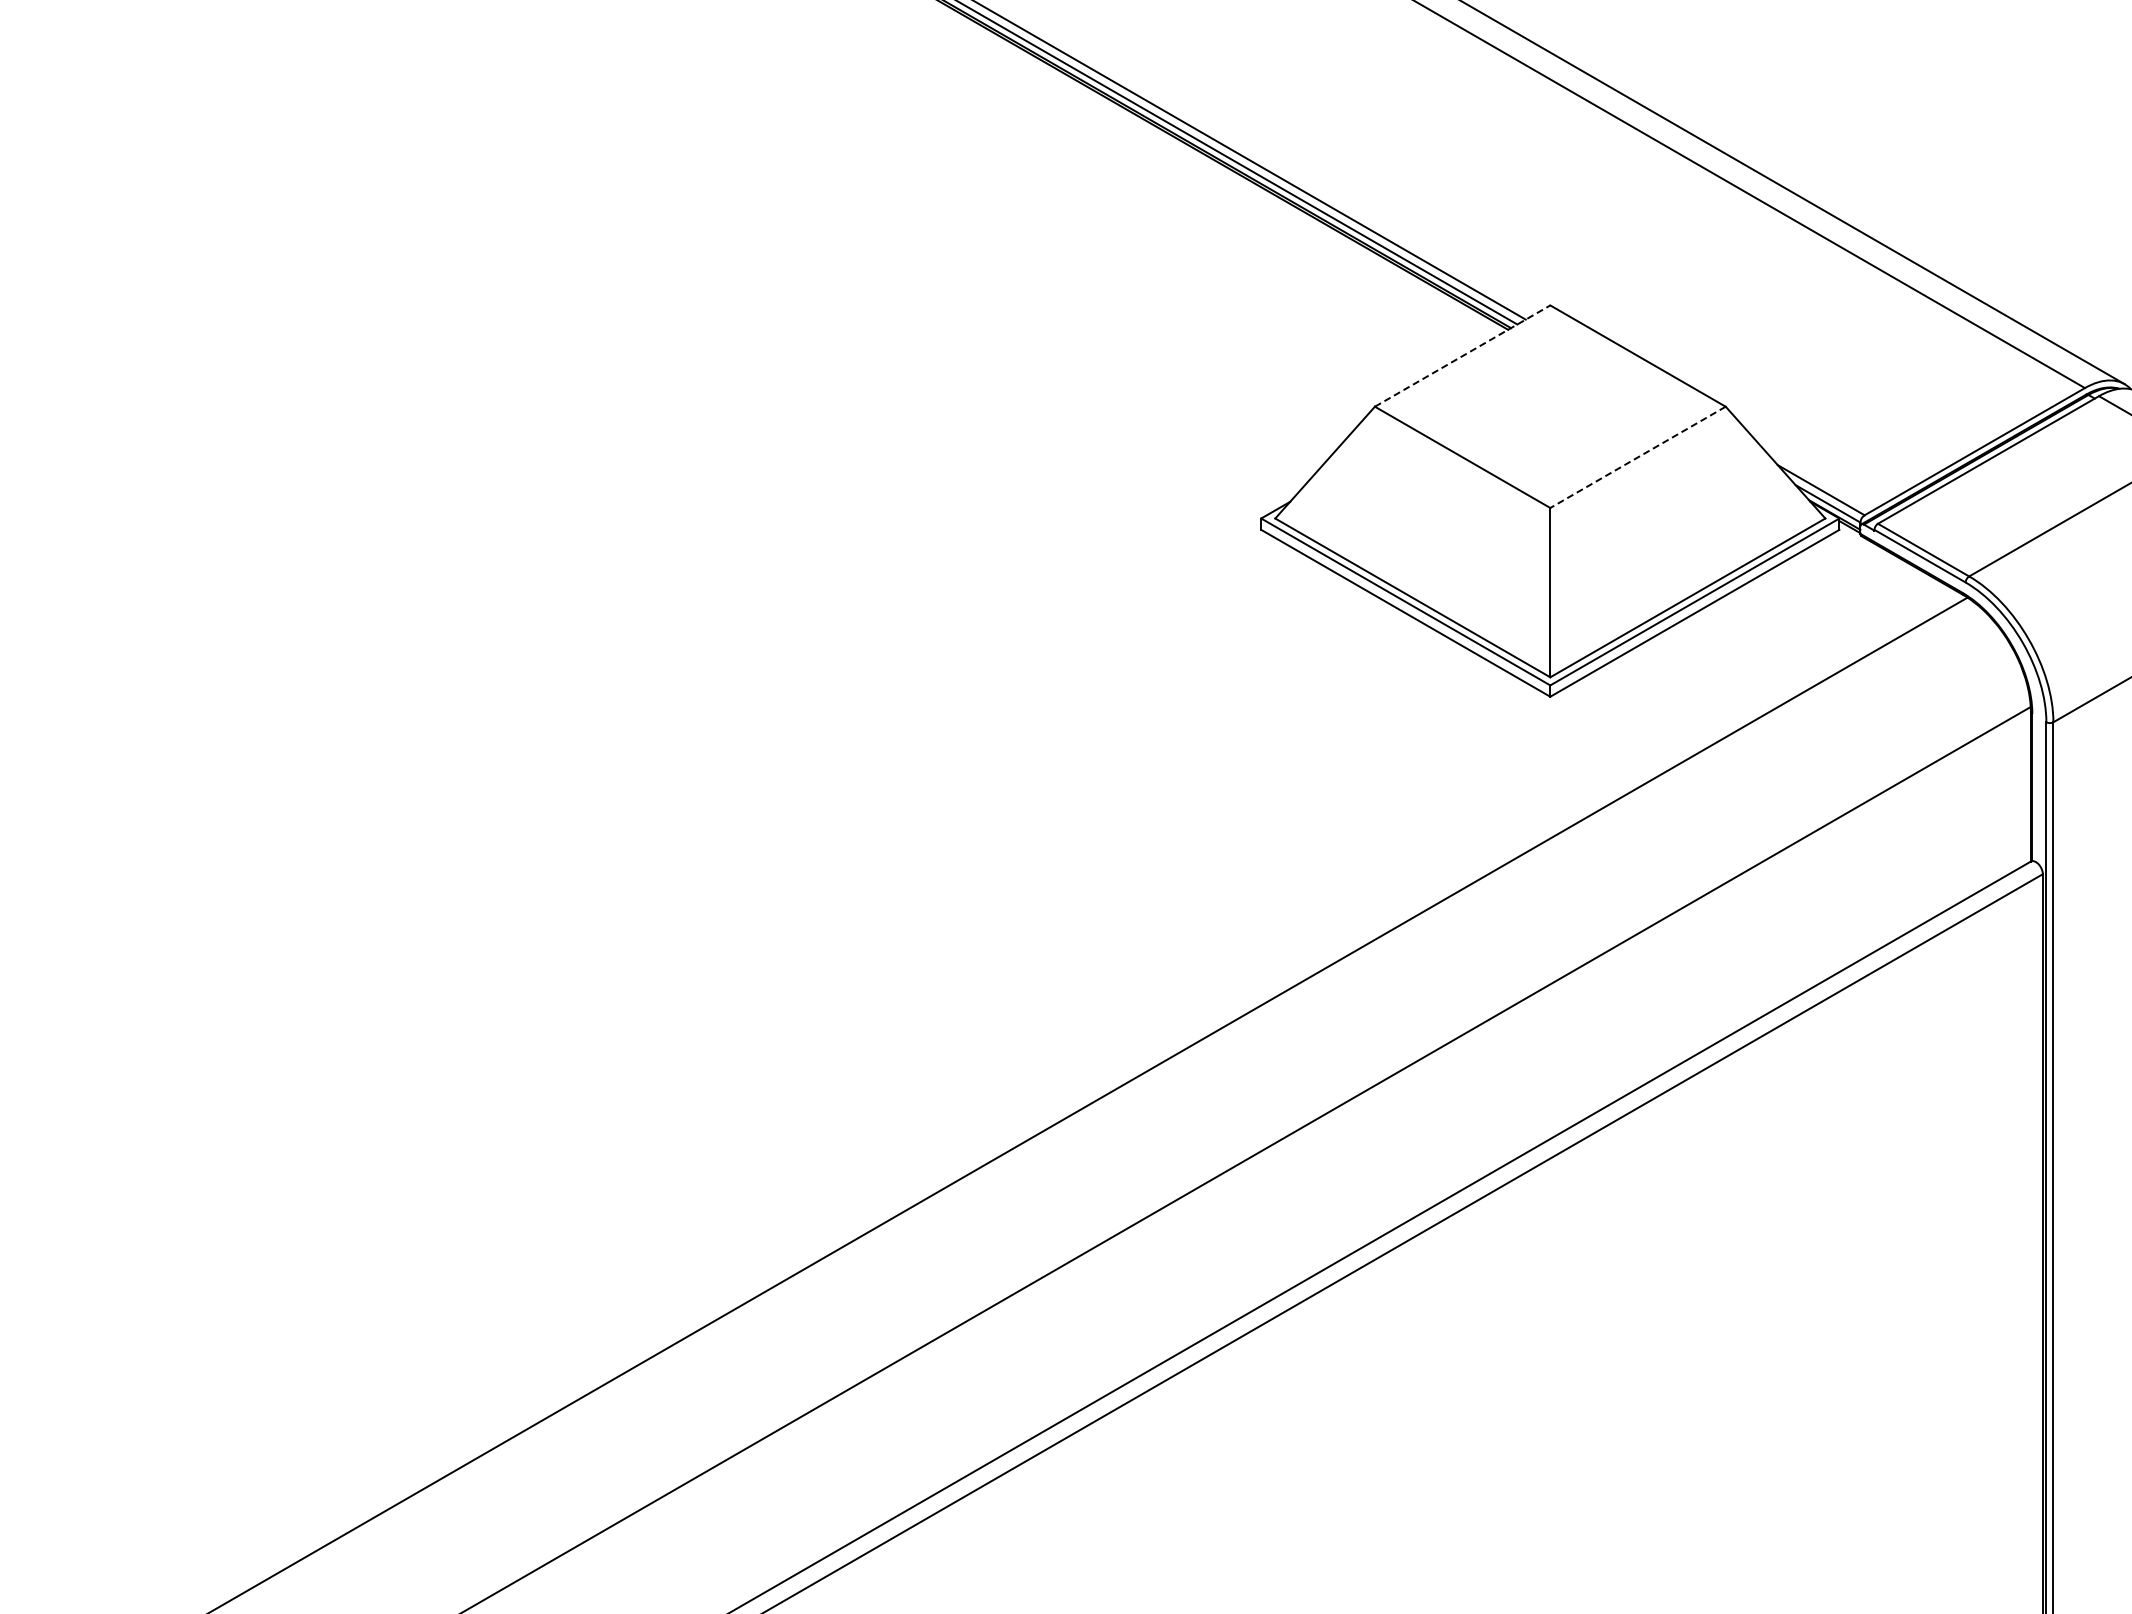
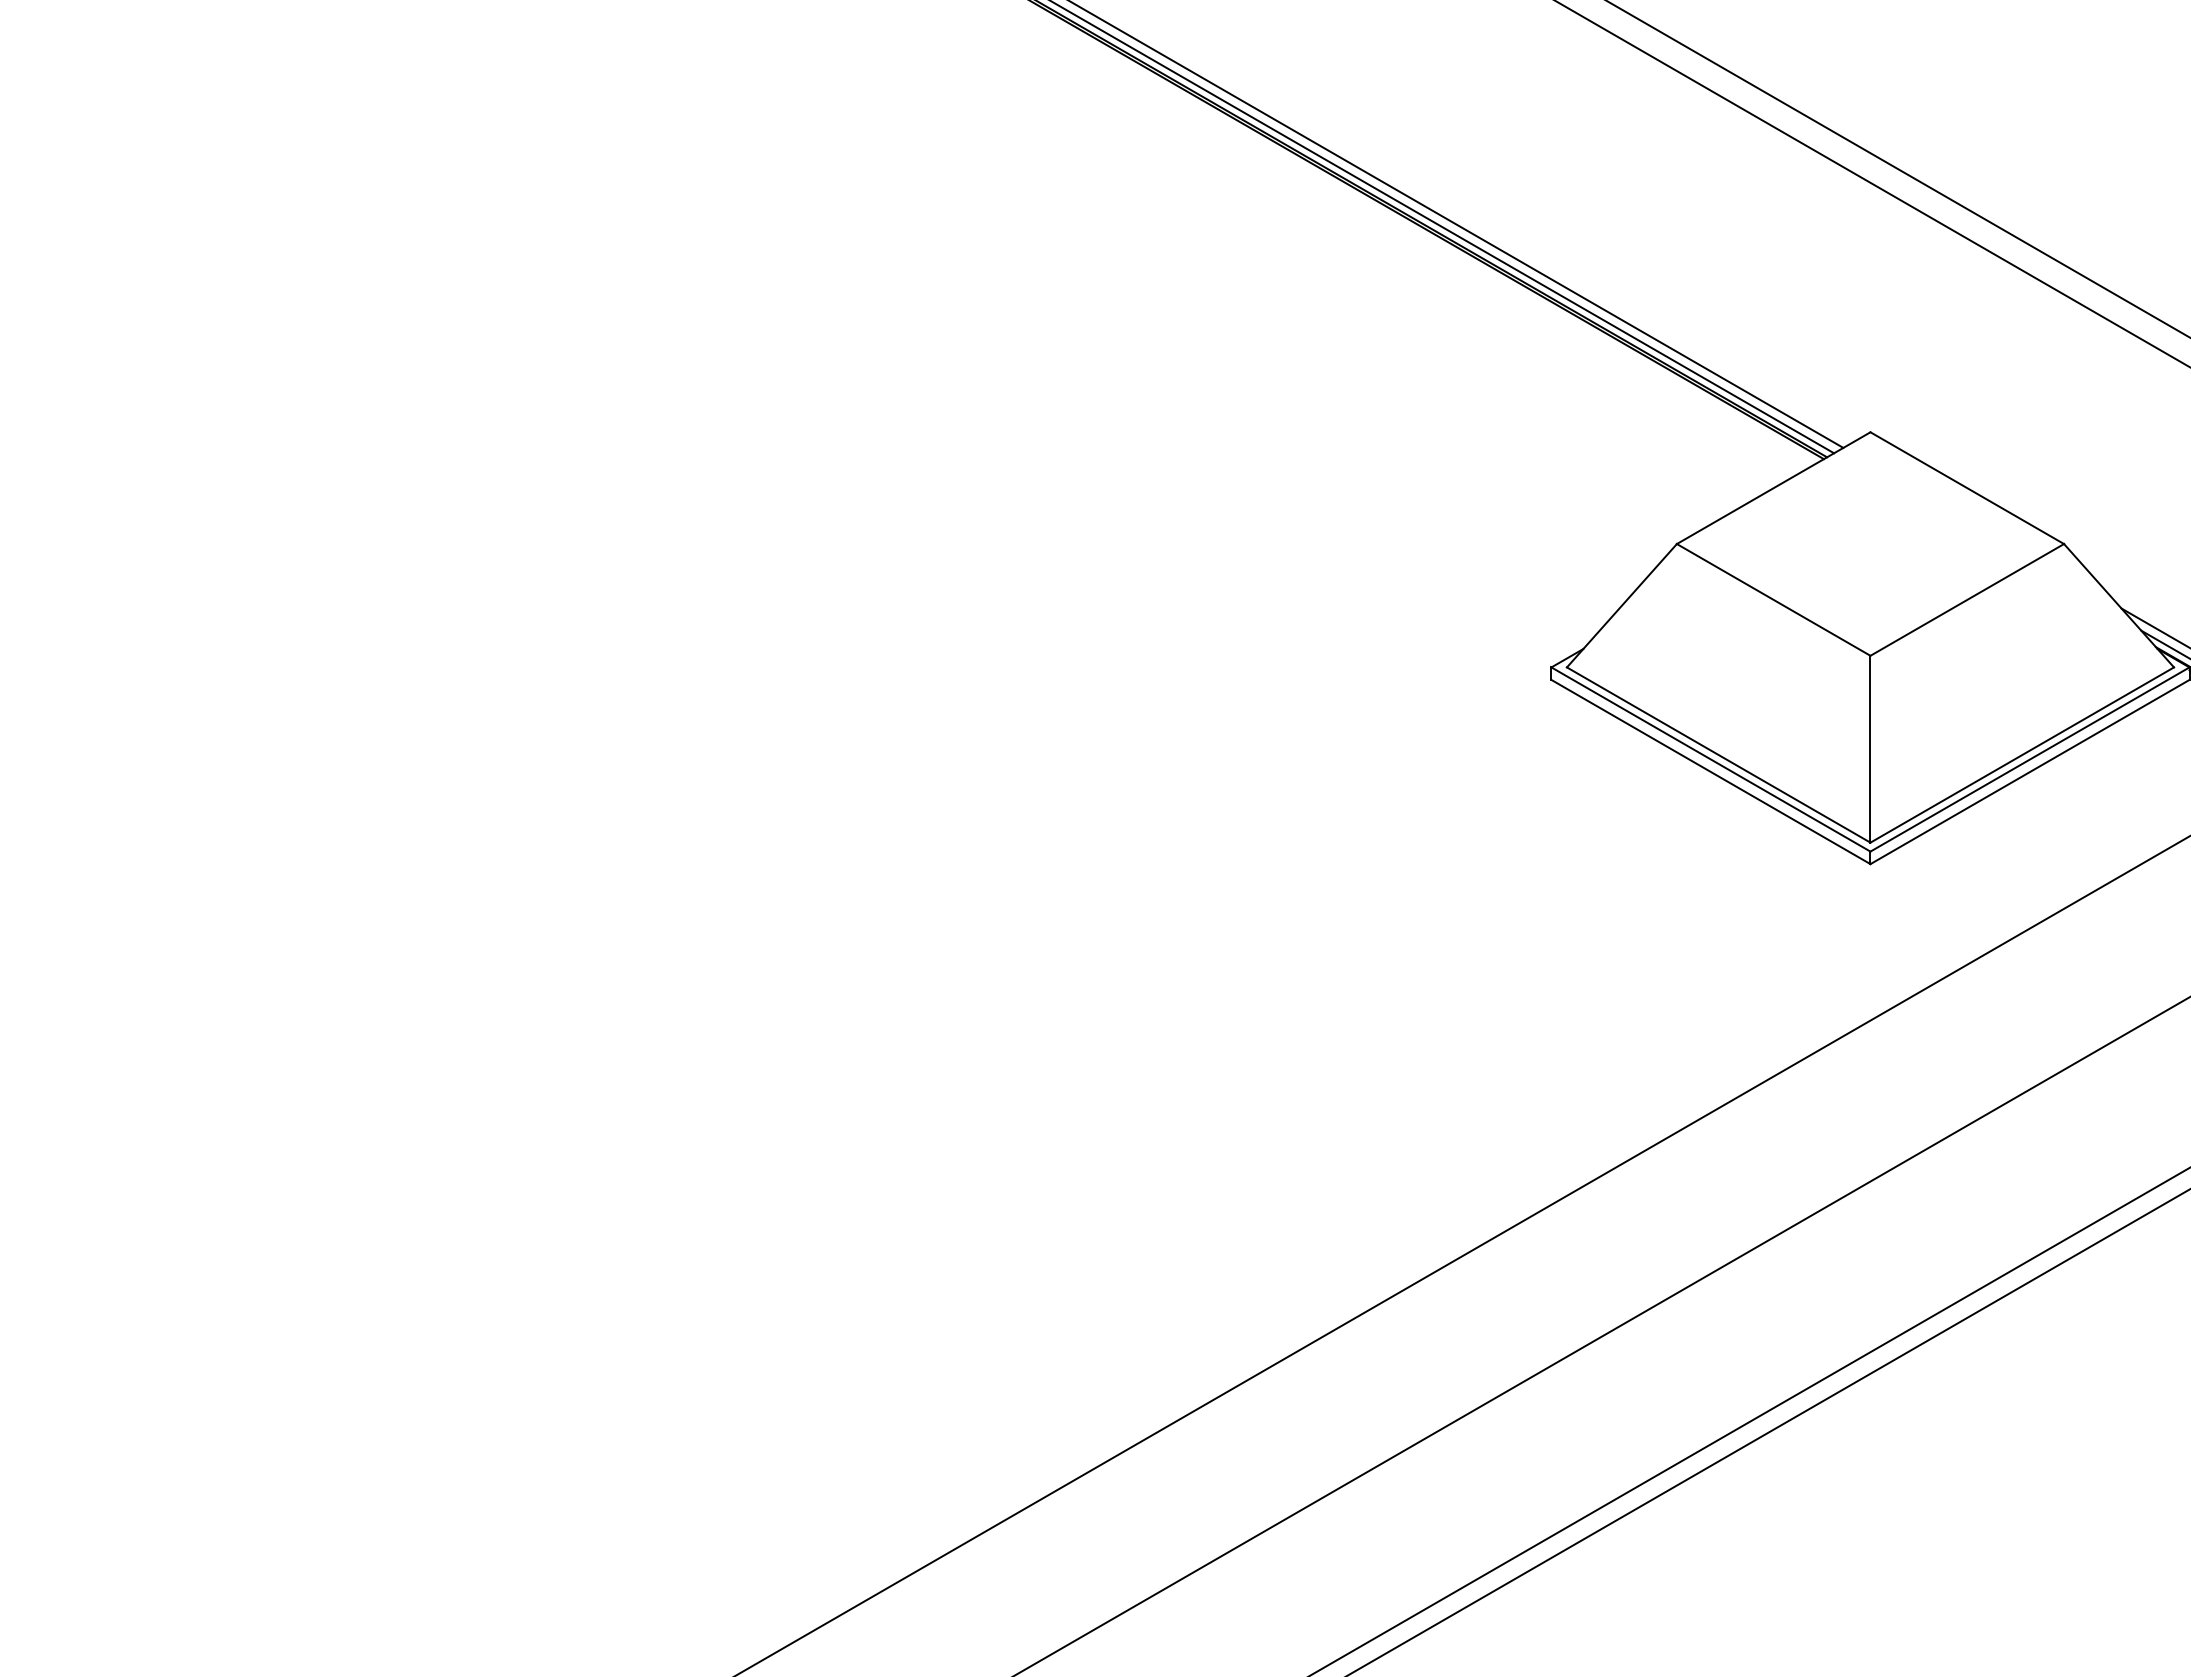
line: (1463, 355) -> (1774, 487), dashed -> solid
line: (1637, 457) -> (1966, 600), dashed -> solid

